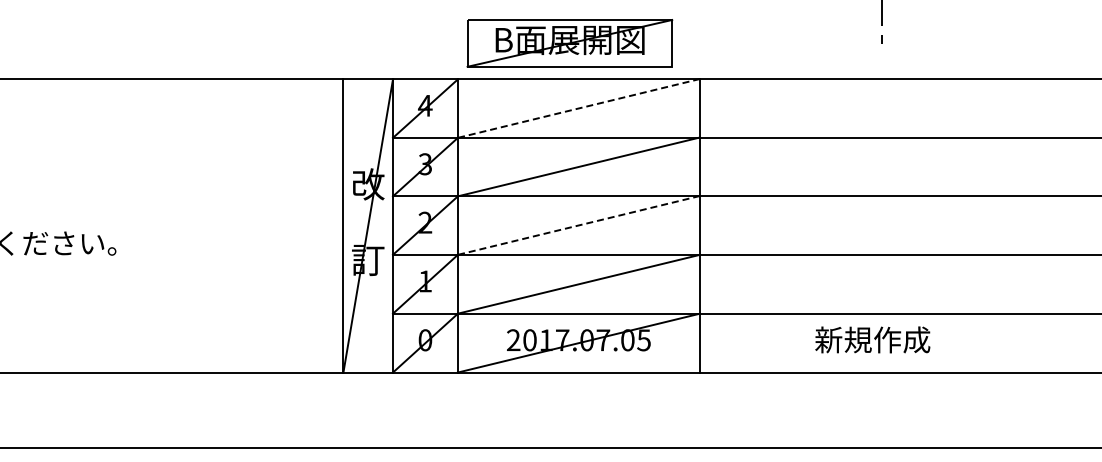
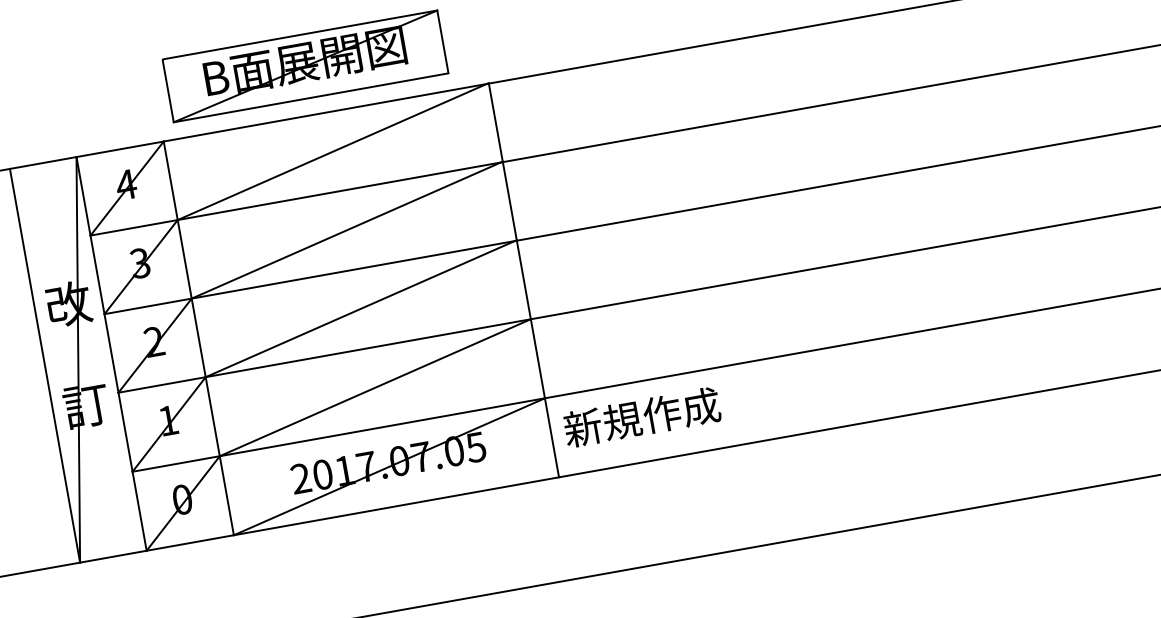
line: (578, 108) -> (332, 151), dashed -> solid
line: (578, 225) -> (360, 308), dashed -> solid
text: (872, 339) -> (641, 416), moved

